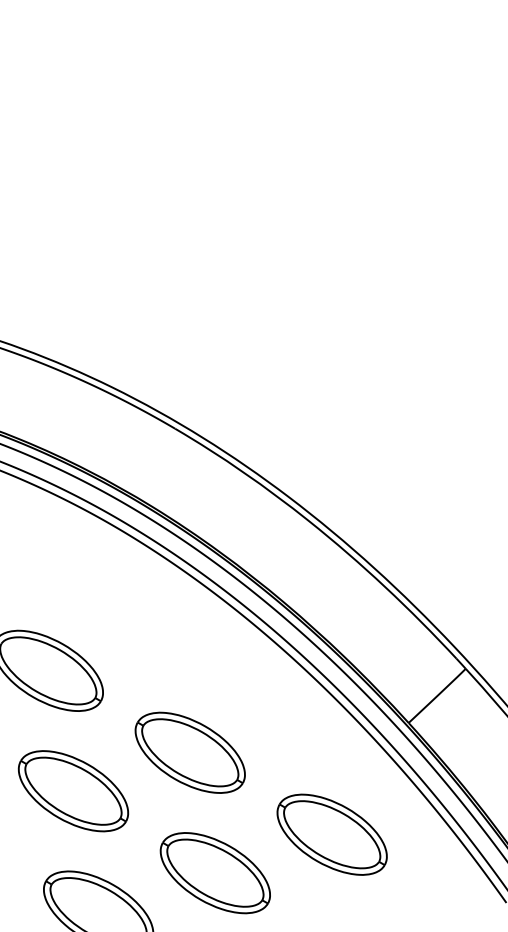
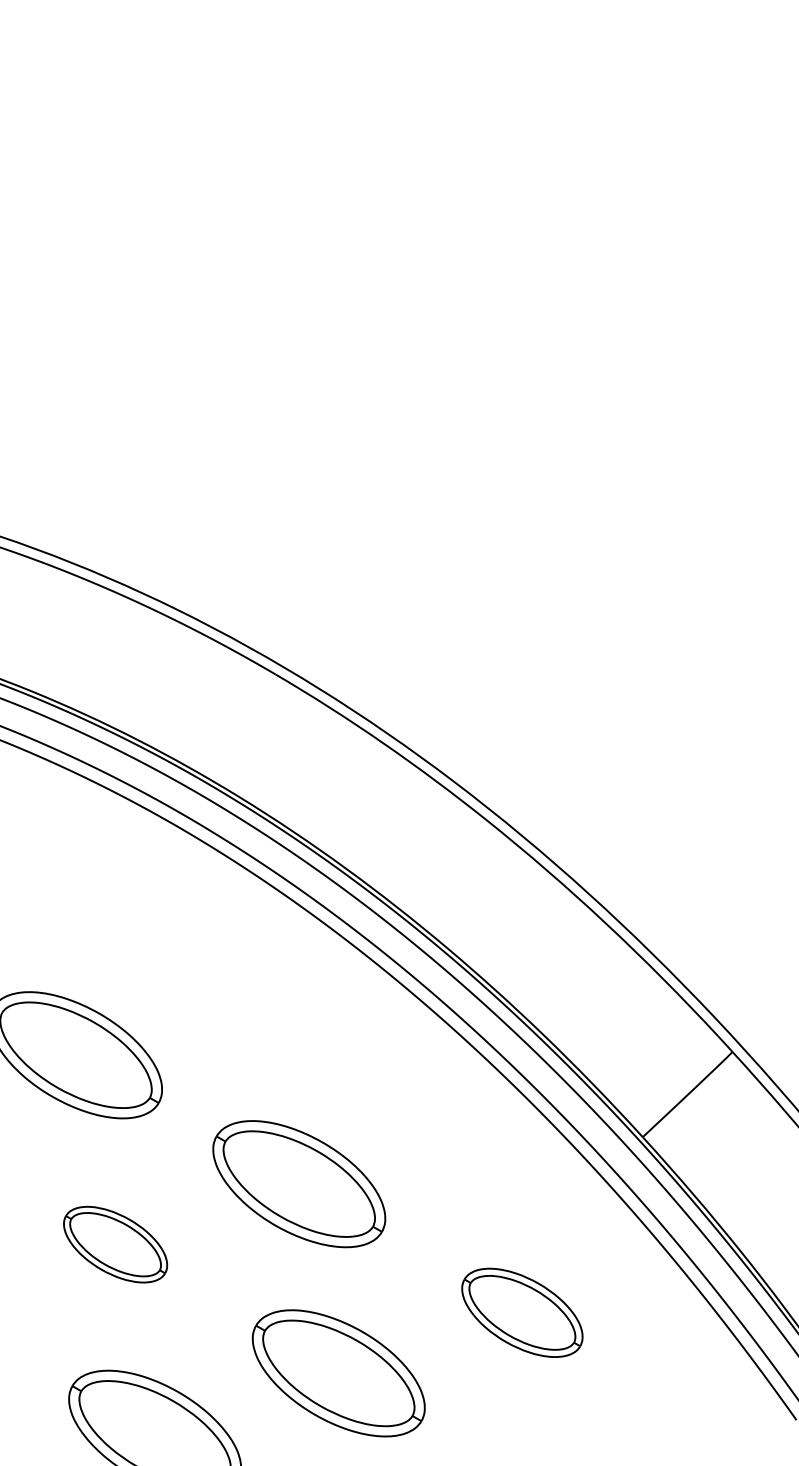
part: (73, 791) -> (115, 1244), size x0.6
part: (331, 834) -> (521, 1312), size x0.7

